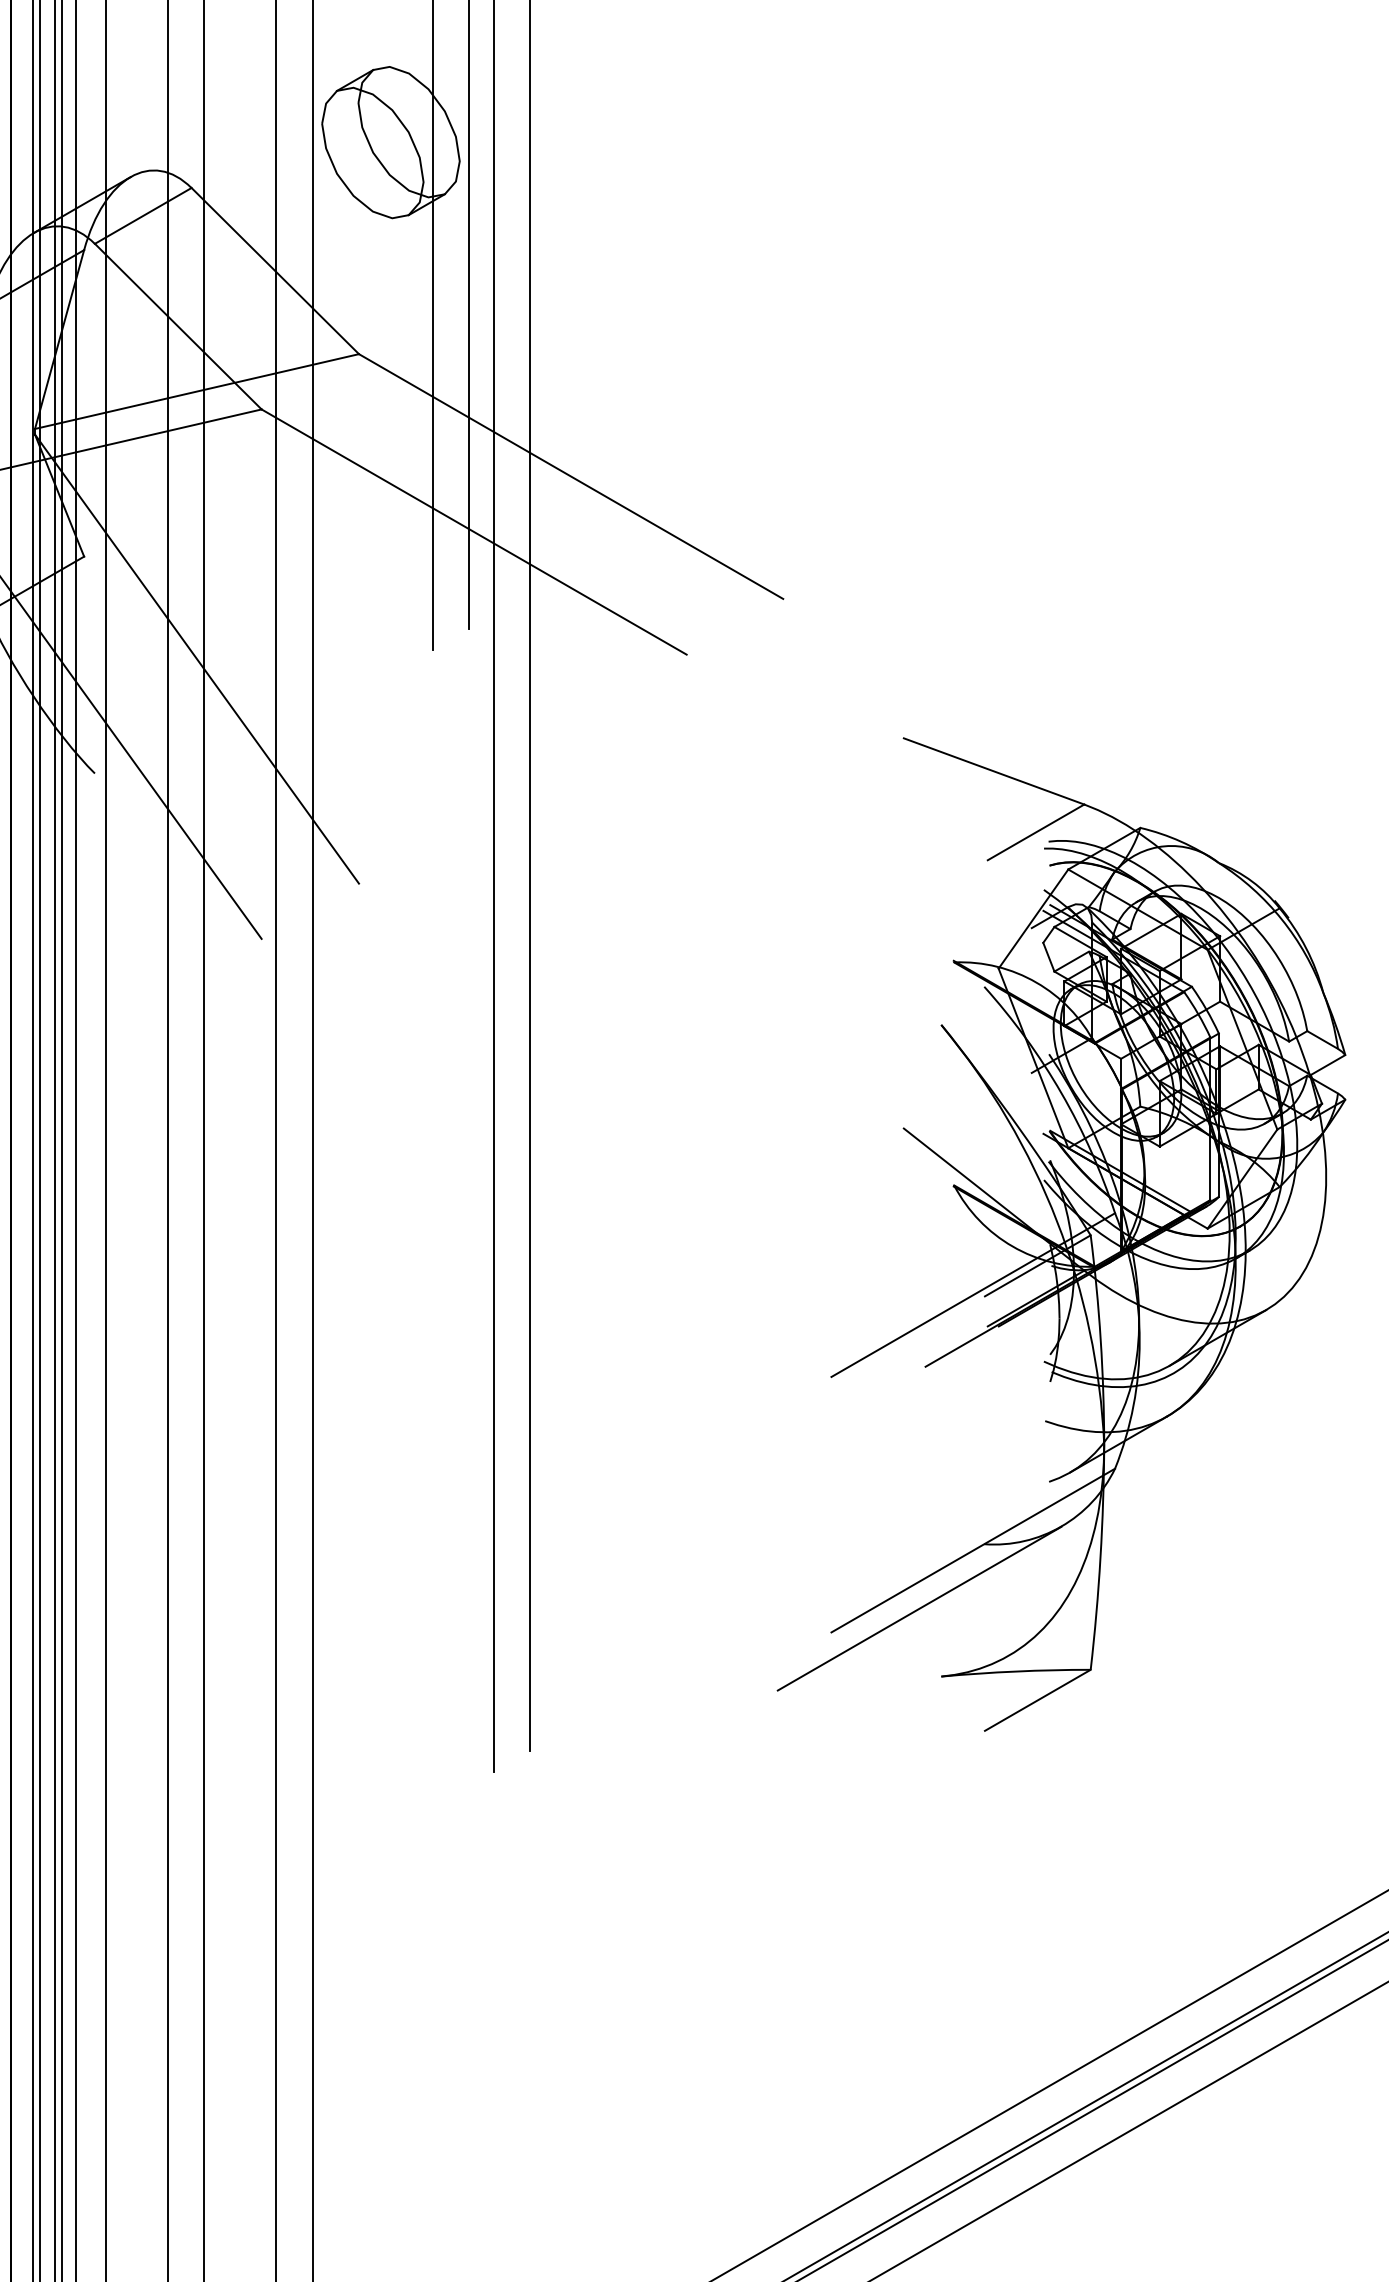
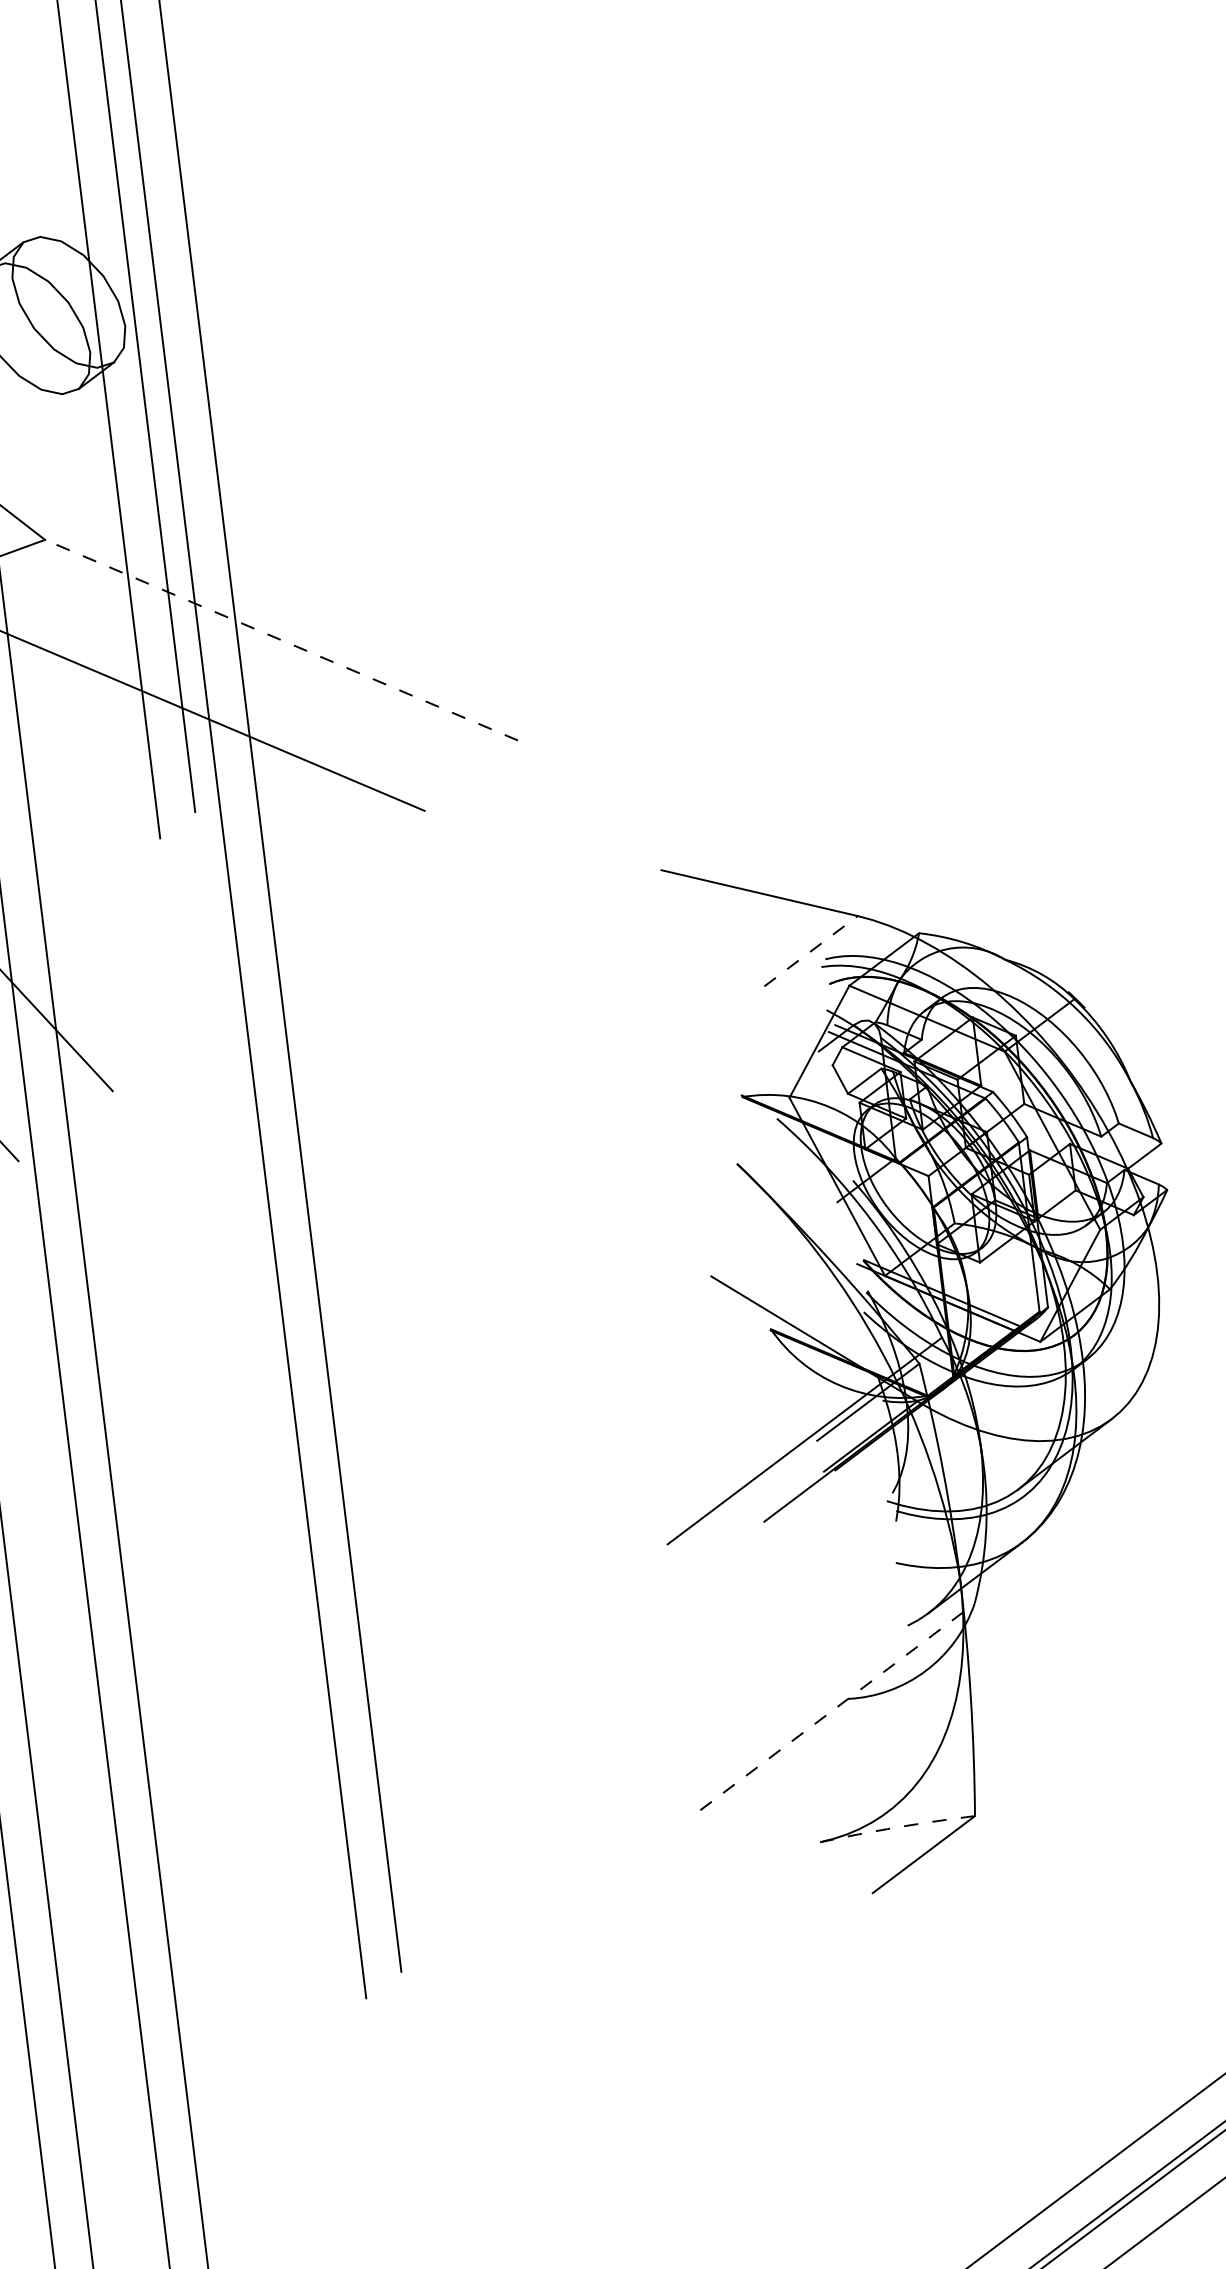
line: (571, 476) -> (281, 640), solid -> dashed
line: (1036, 832) -> (811, 951), solid -> dashed
line: (973, 1550) -> (837, 1706), solid -> dashed
line: (919, 1608) -> (788, 1774), removed
arc: (1015, 1671) -> (896, 1827), solid -> dashed

